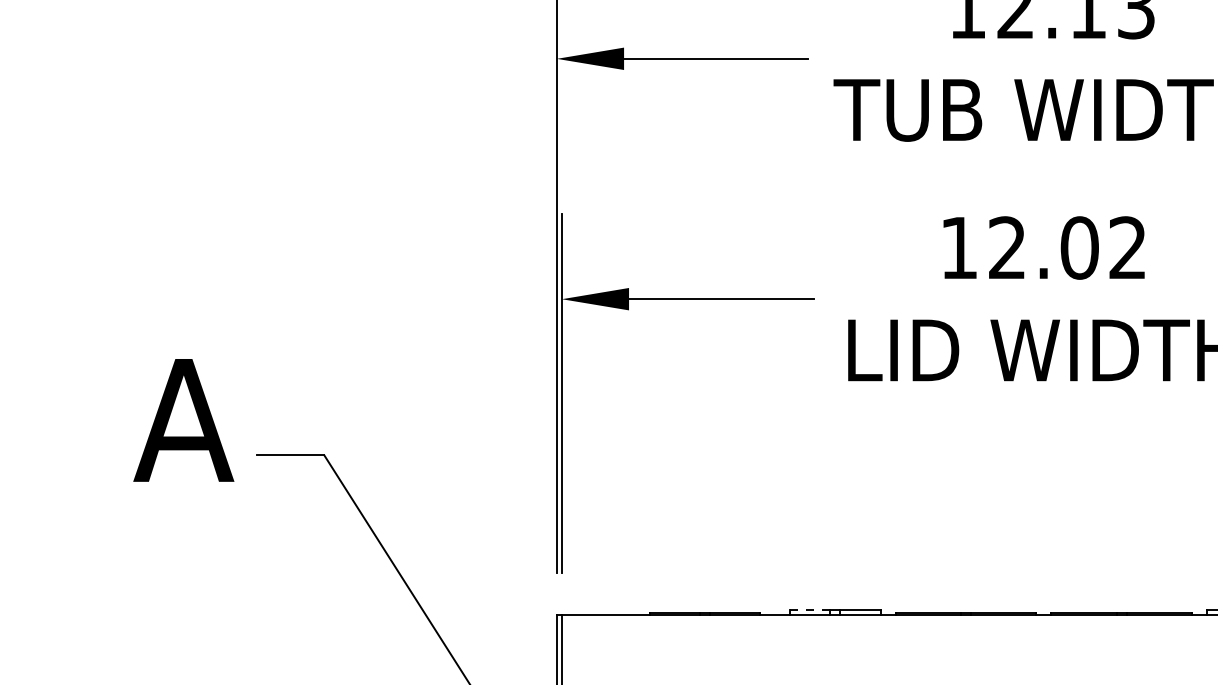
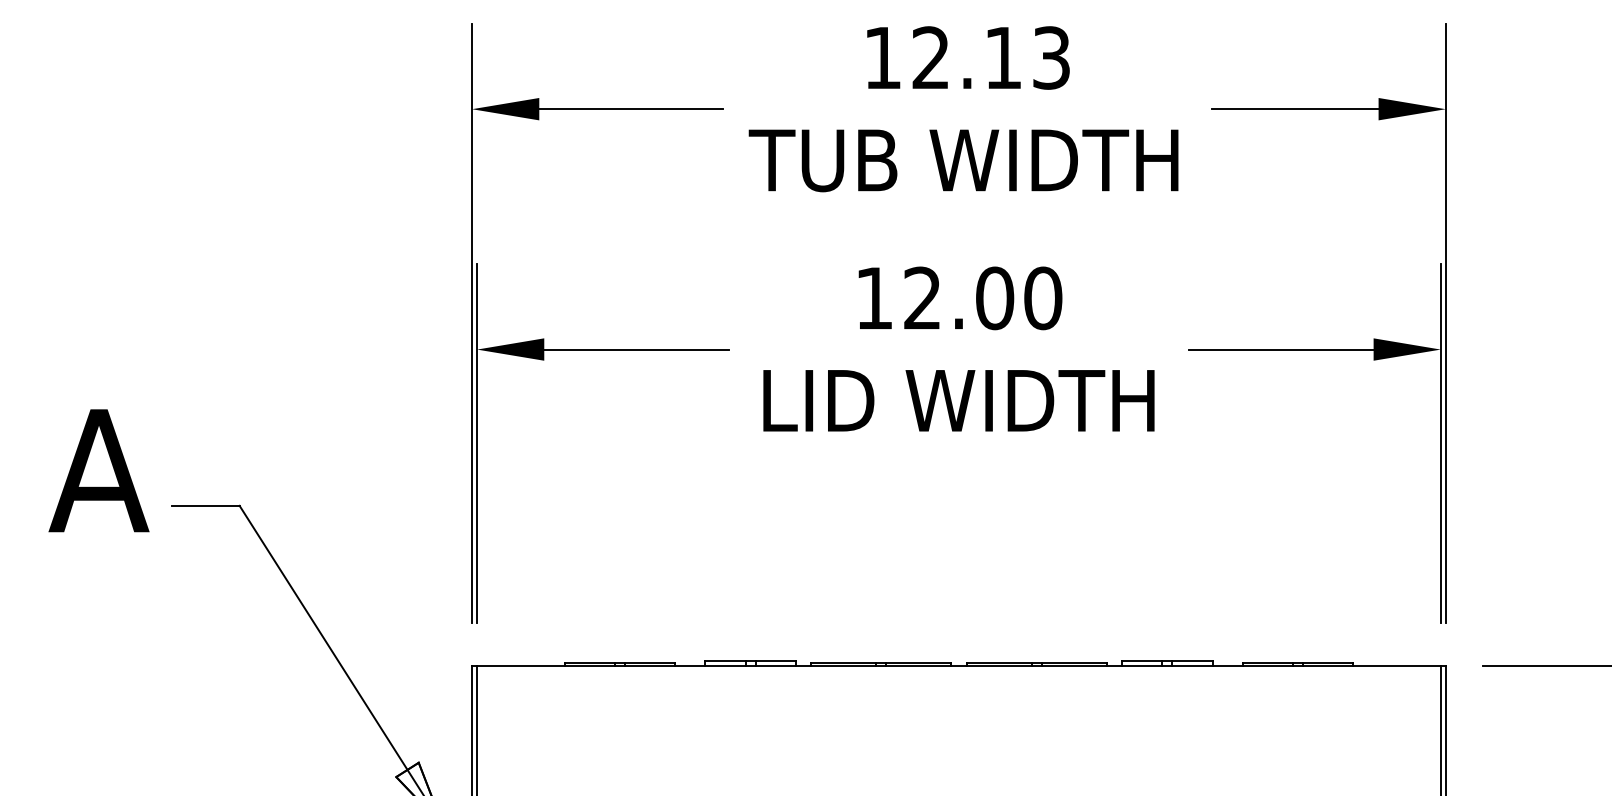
text: (1128, 248) -> (1043, 298), 12.02 -> 12.00
line: (810, 610) -> (725, 660), dashed -> solid

